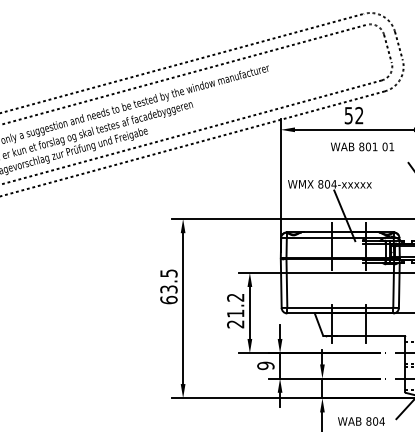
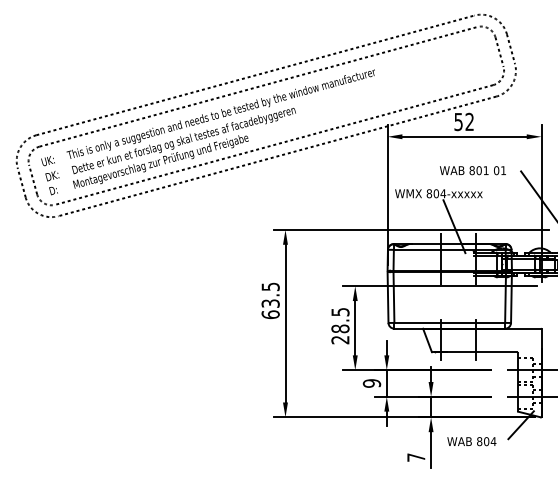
text: (362, 146) -> (472, 170), moved
text: (235, 305) -> (340, 320), 21.2 -> 28.5

